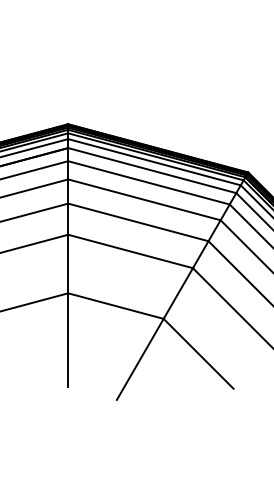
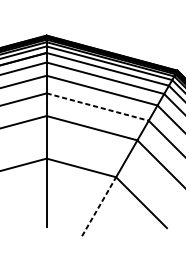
line: (138, 222) -> (97, 107), solid -> dashed
line: (140, 359) -> (99, 206), solid -> dashed

